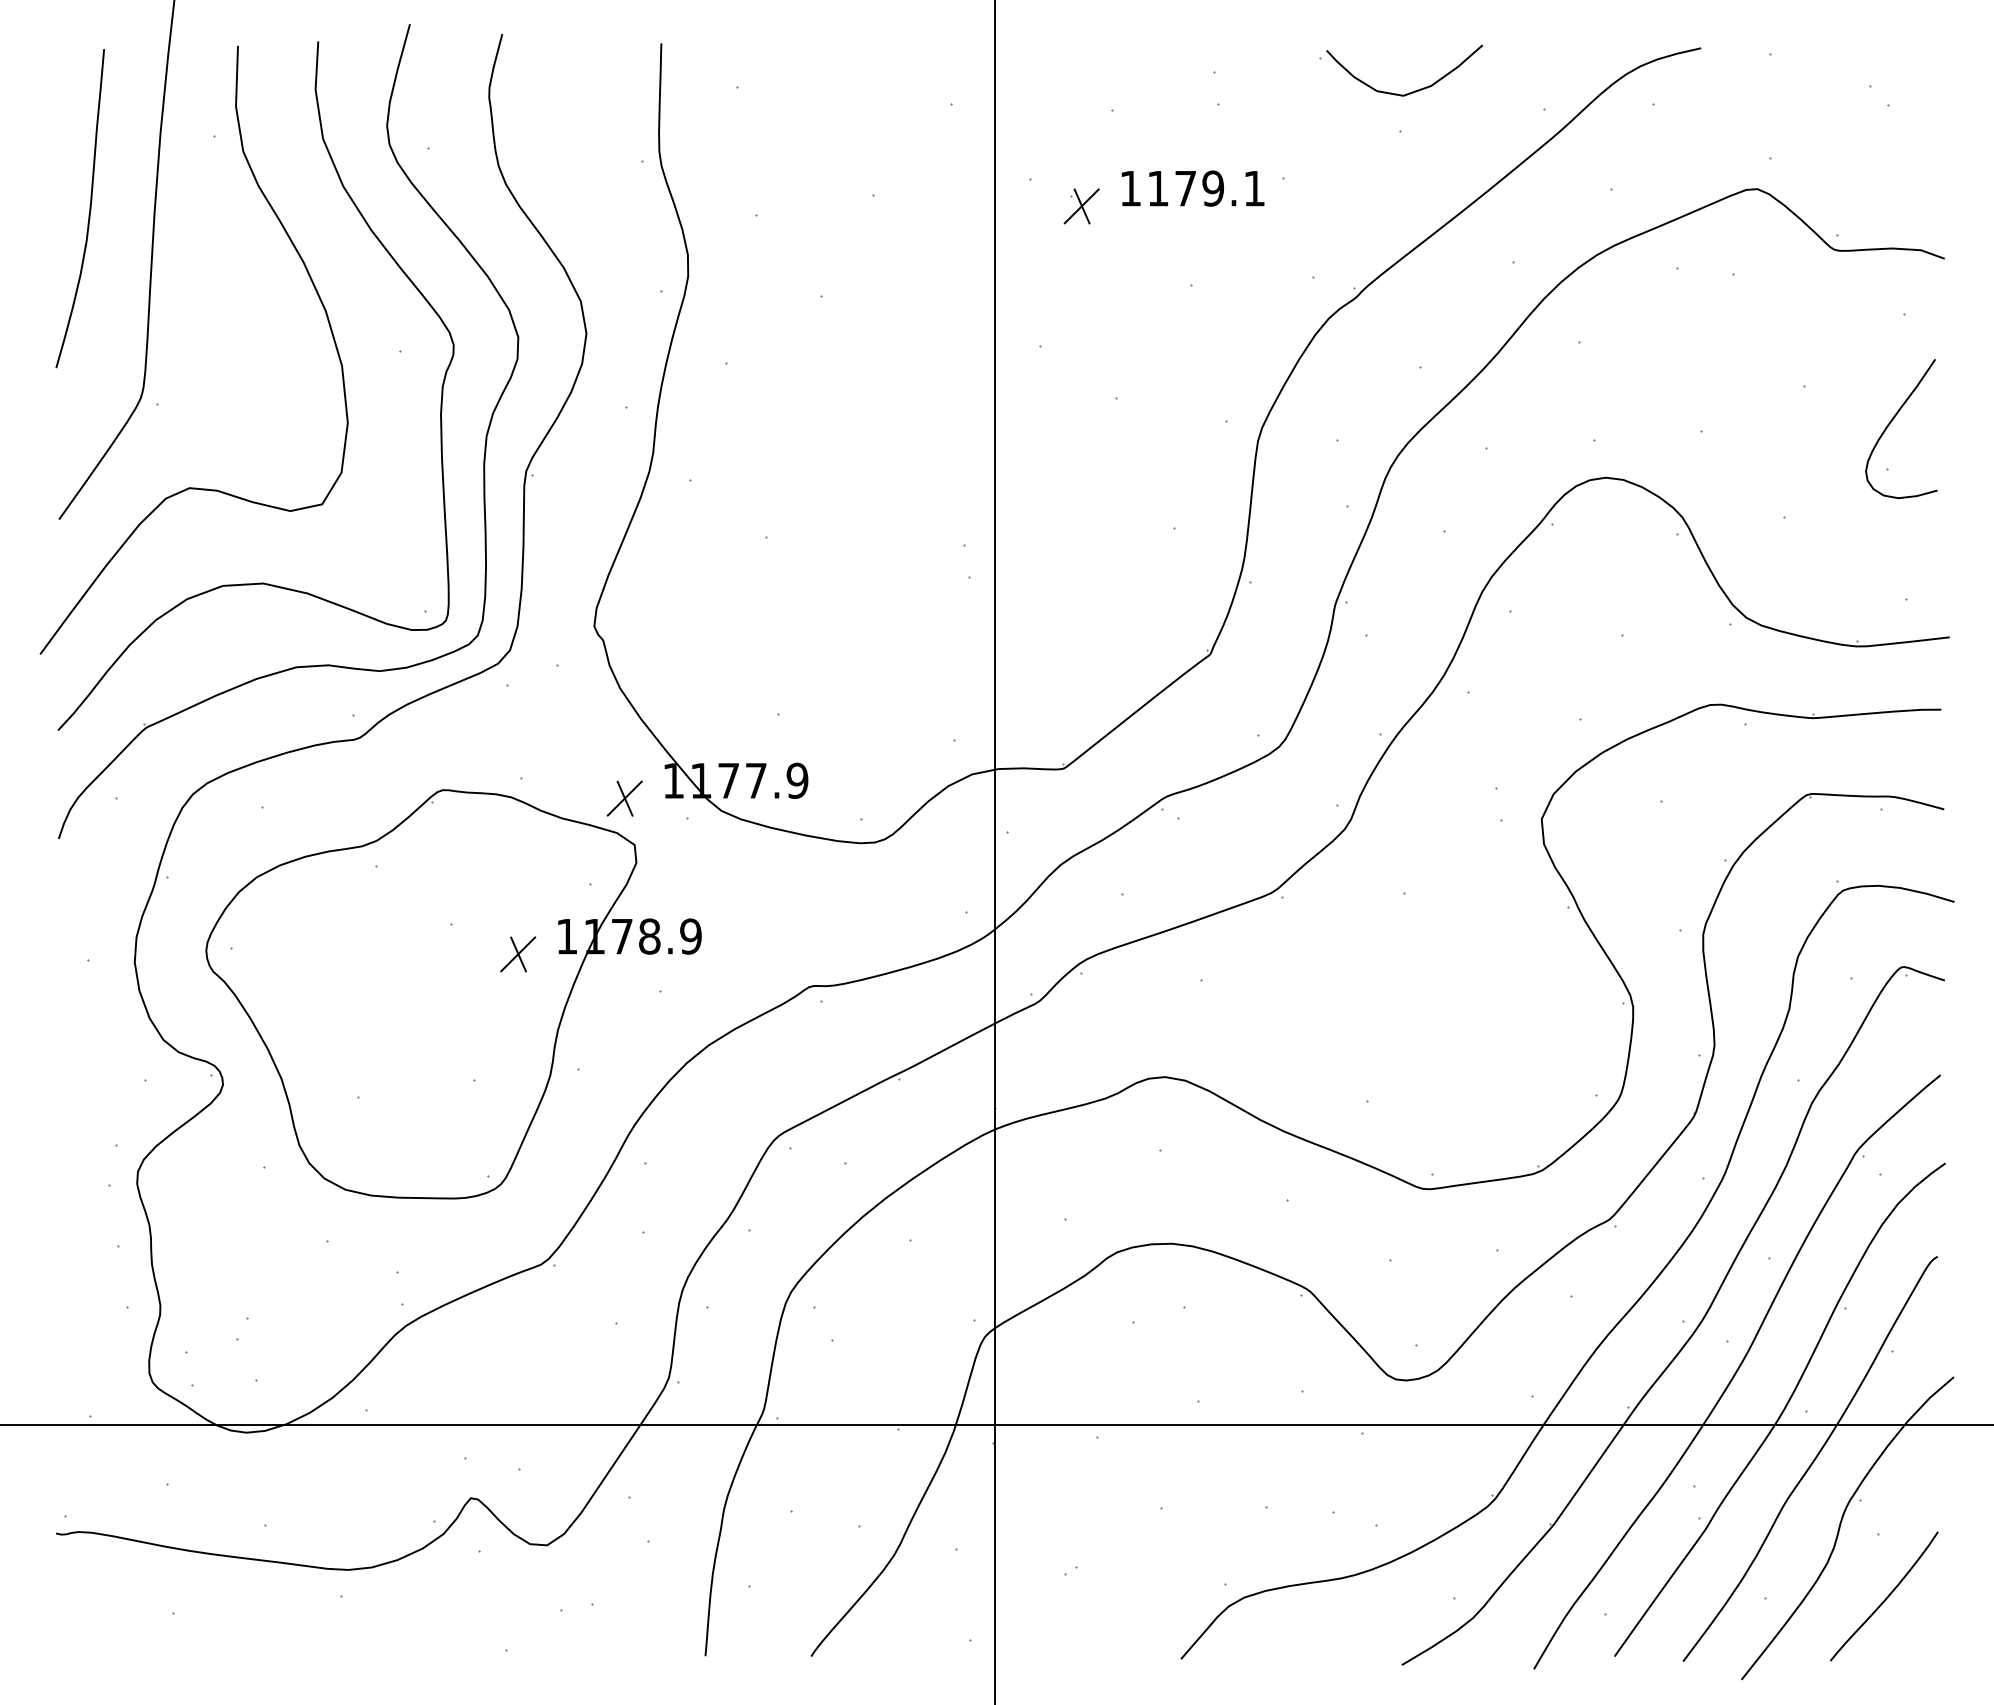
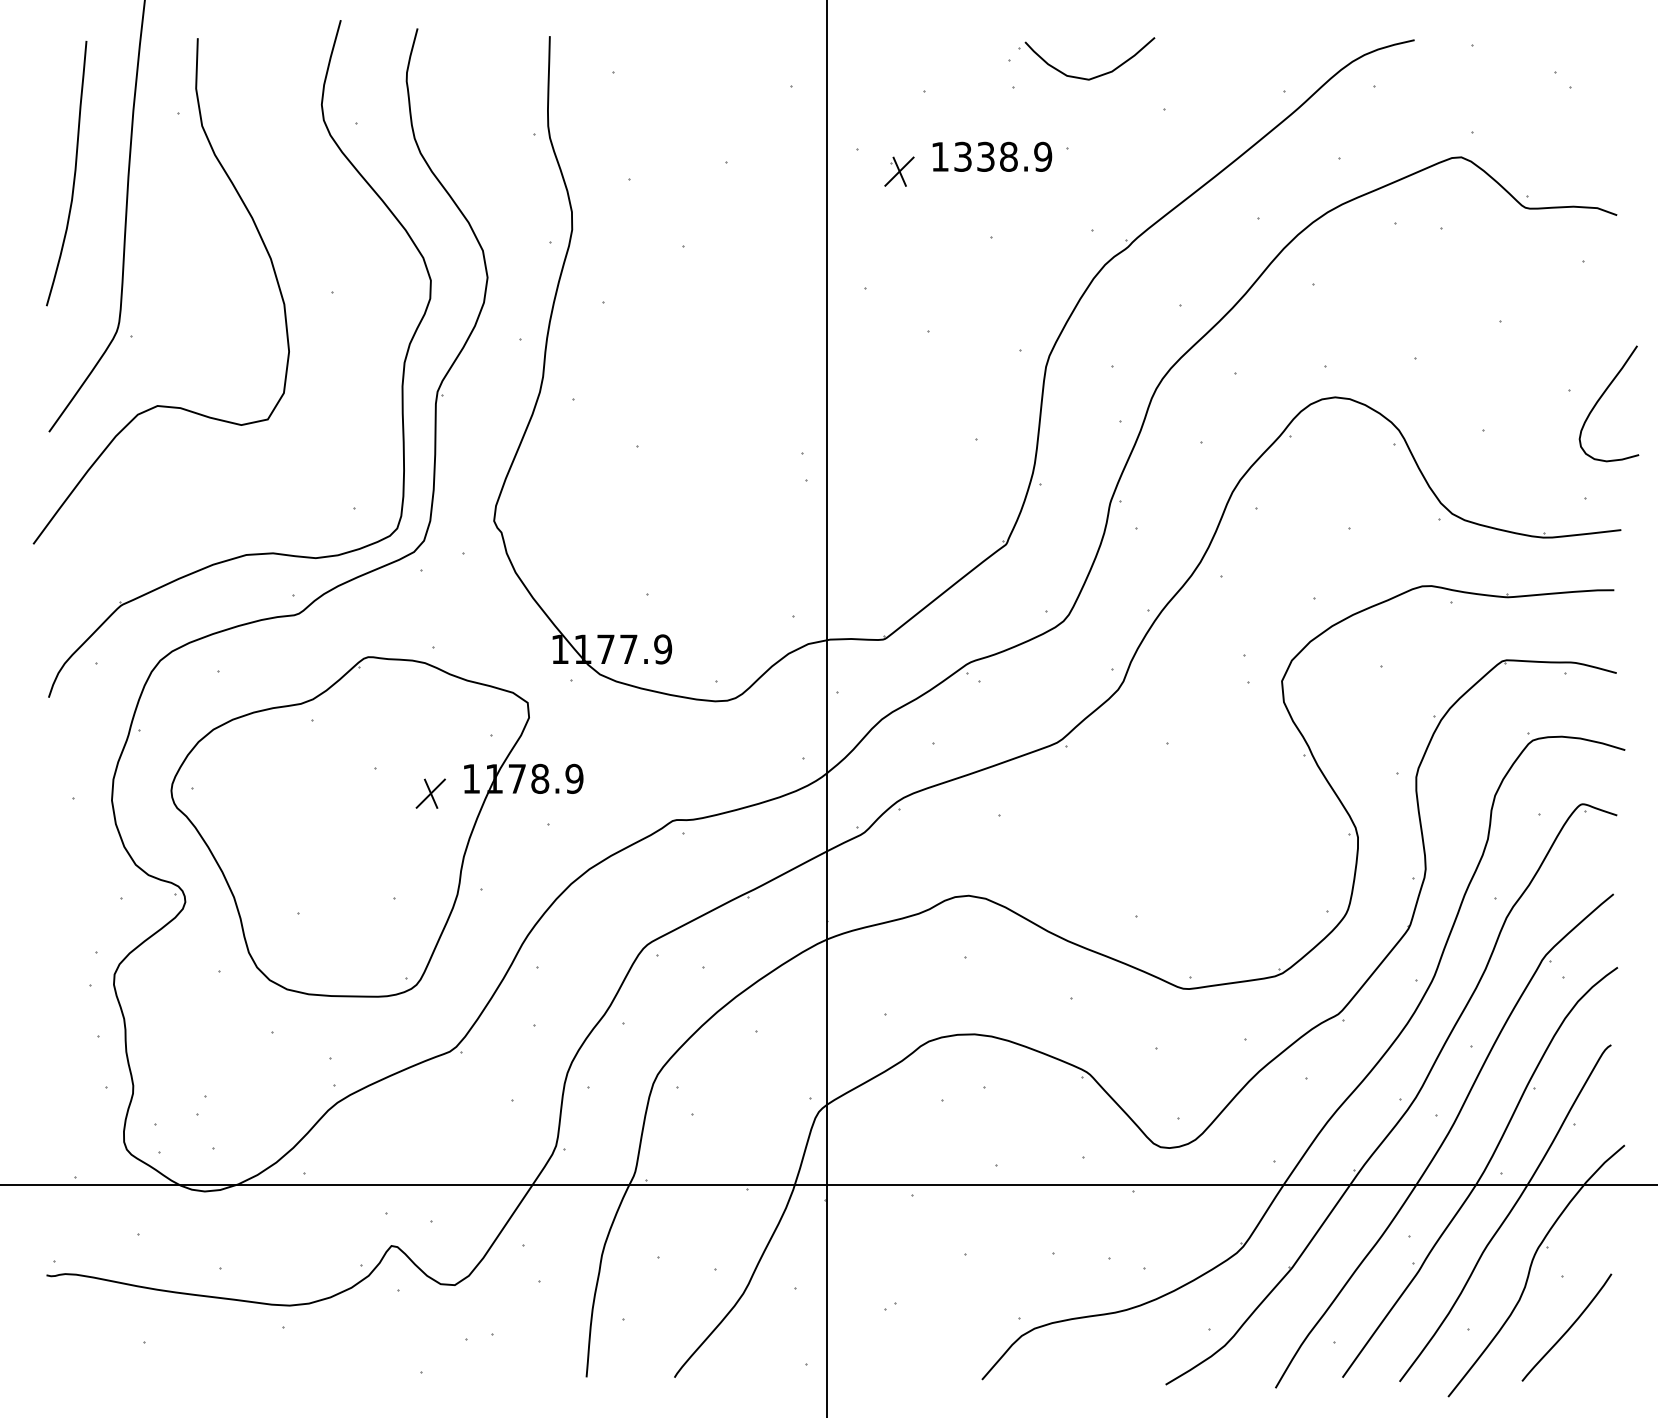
part: (1396, 93) -> (1083, 77), moved
text: (1206, 188) -> (1003, 156), 1179.1 -> 1338.9
curve: (401, 271) -> (333, 225), removed
curve: (1891, 423) -> (1600, 399), moved
part: (624, 798) -> (519, 664), removed

